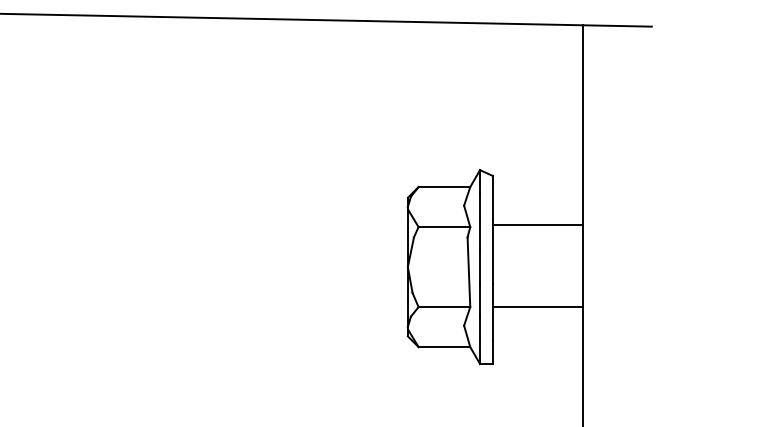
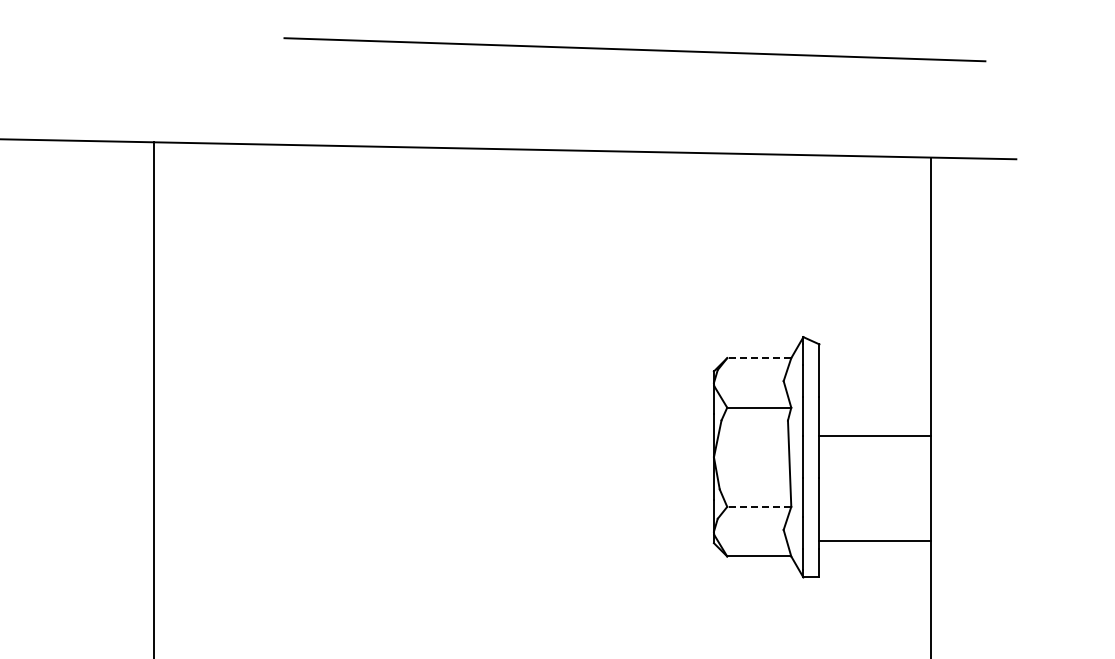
line: (443, 187) -> (758, 358), solid -> dashed
line: (537, 224) -> (874, 435), moved
line: (443, 306) -> (758, 506), solid -> dashed
line: (537, 306) -> (874, 540), moved

